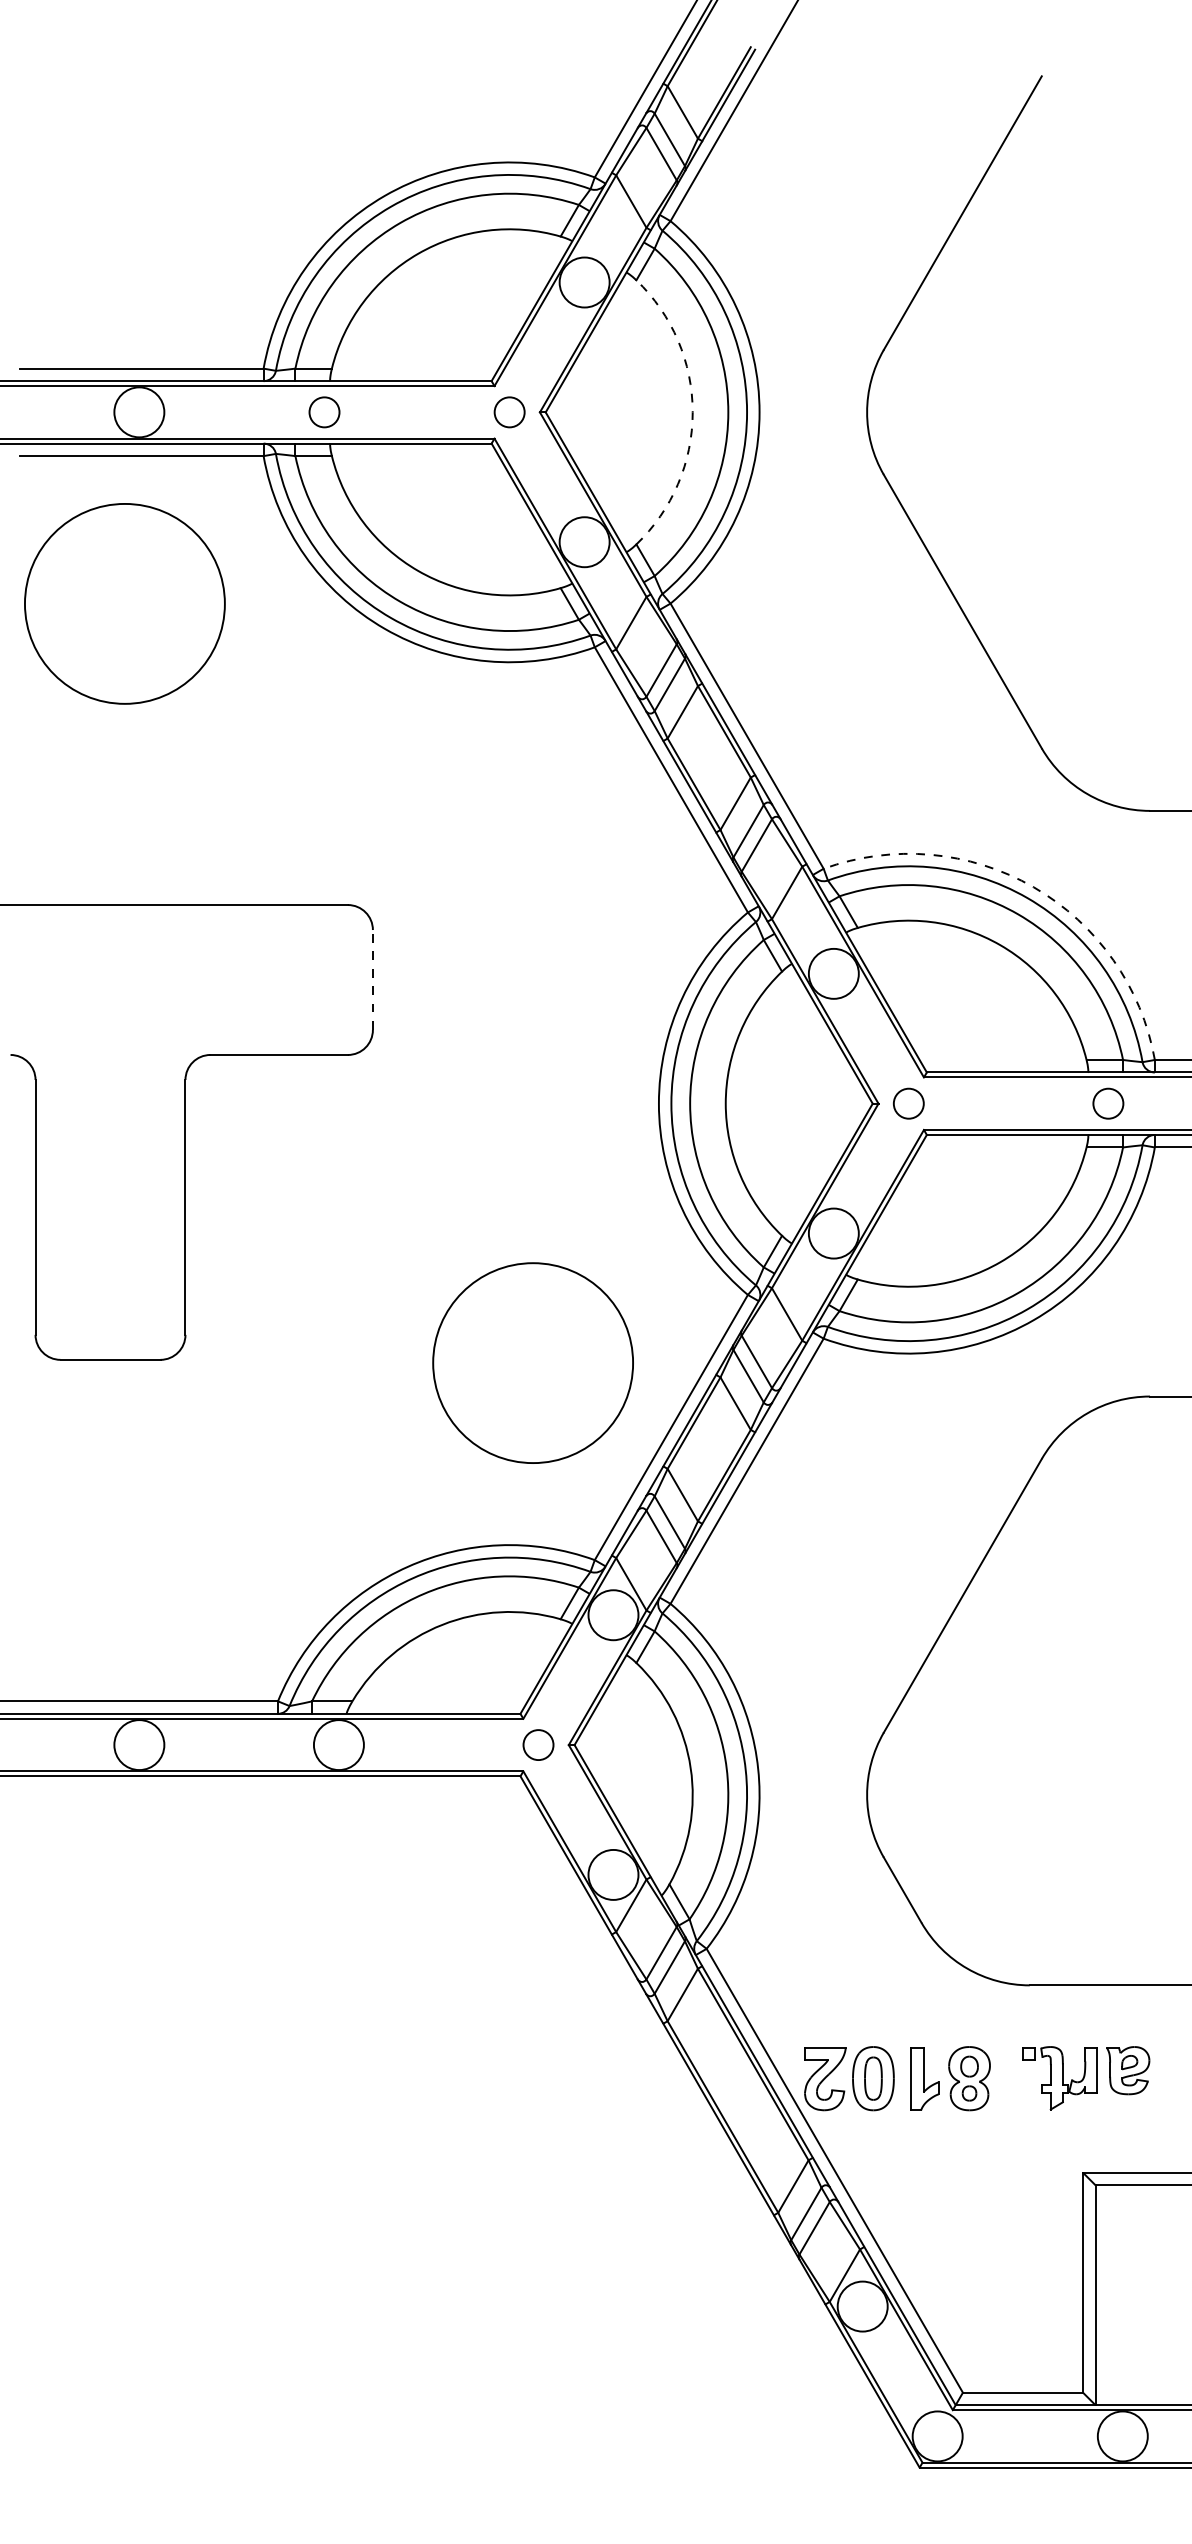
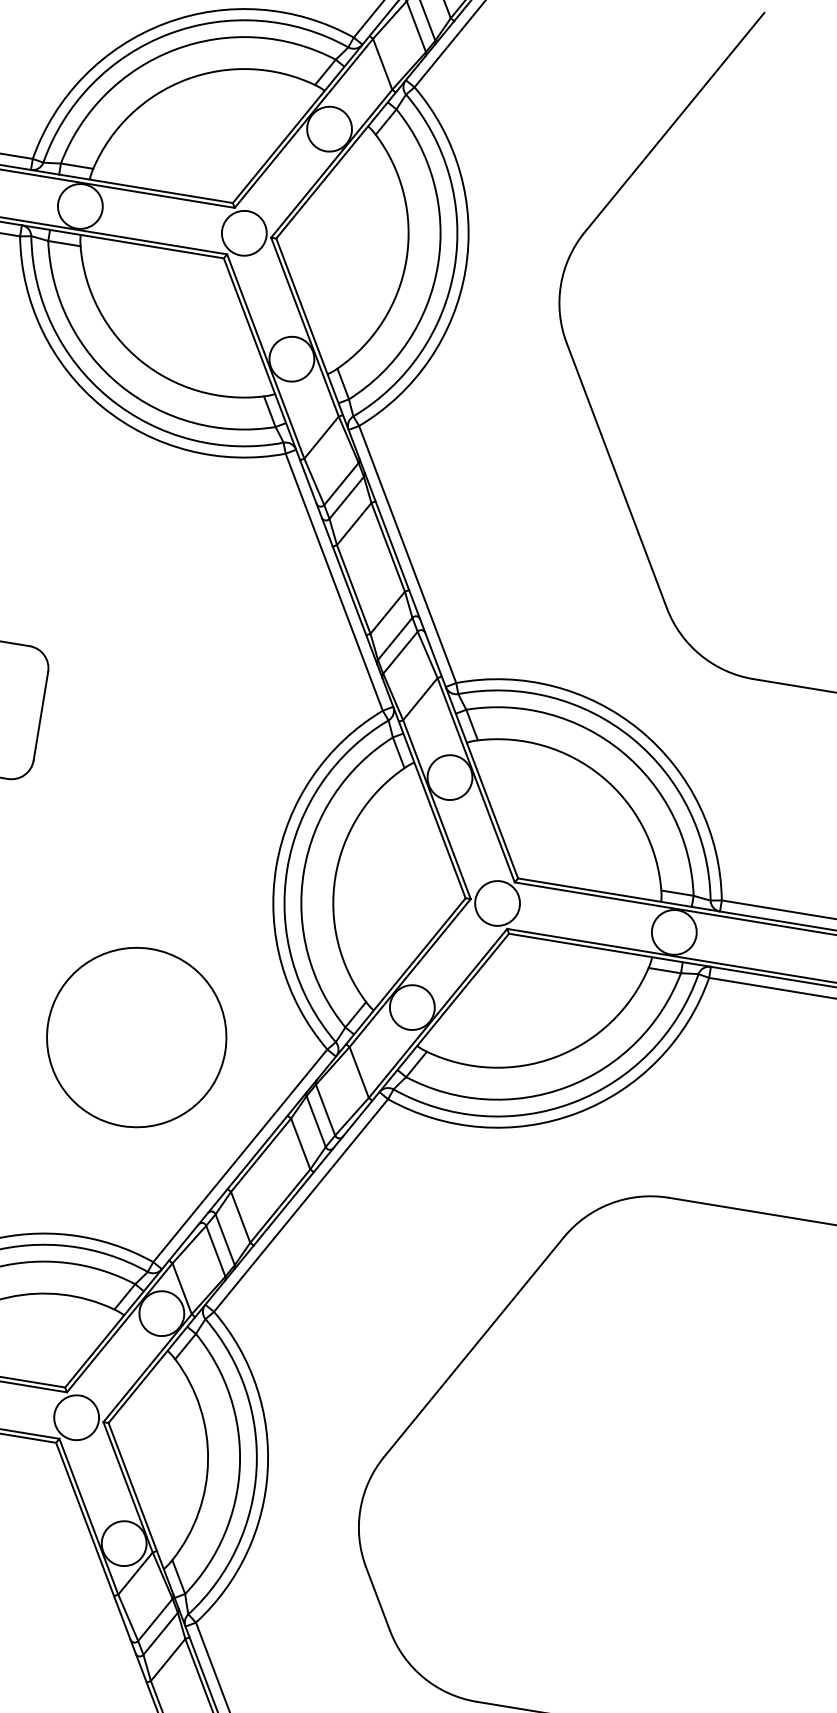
circle: (324, 412) -> (80, 206), size x1.67
circle: (509, 412) -> (244, 233), size x1.67
arc: (692, 412) -> (406, 259), dashed -> solid
arc: (1033, 887) -> (639, 730), dashed -> solid
line: (372, 980) -> (40, 716), dashed -> solid
circle: (908, 1103) -> (497, 903), size x1.67
circle: (1108, 1103) -> (674, 932), size x1.67
circle: (532, 1362) -> (136, 1036), moved
circle: (538, 1745) -> (76, 1418), size x1.67

